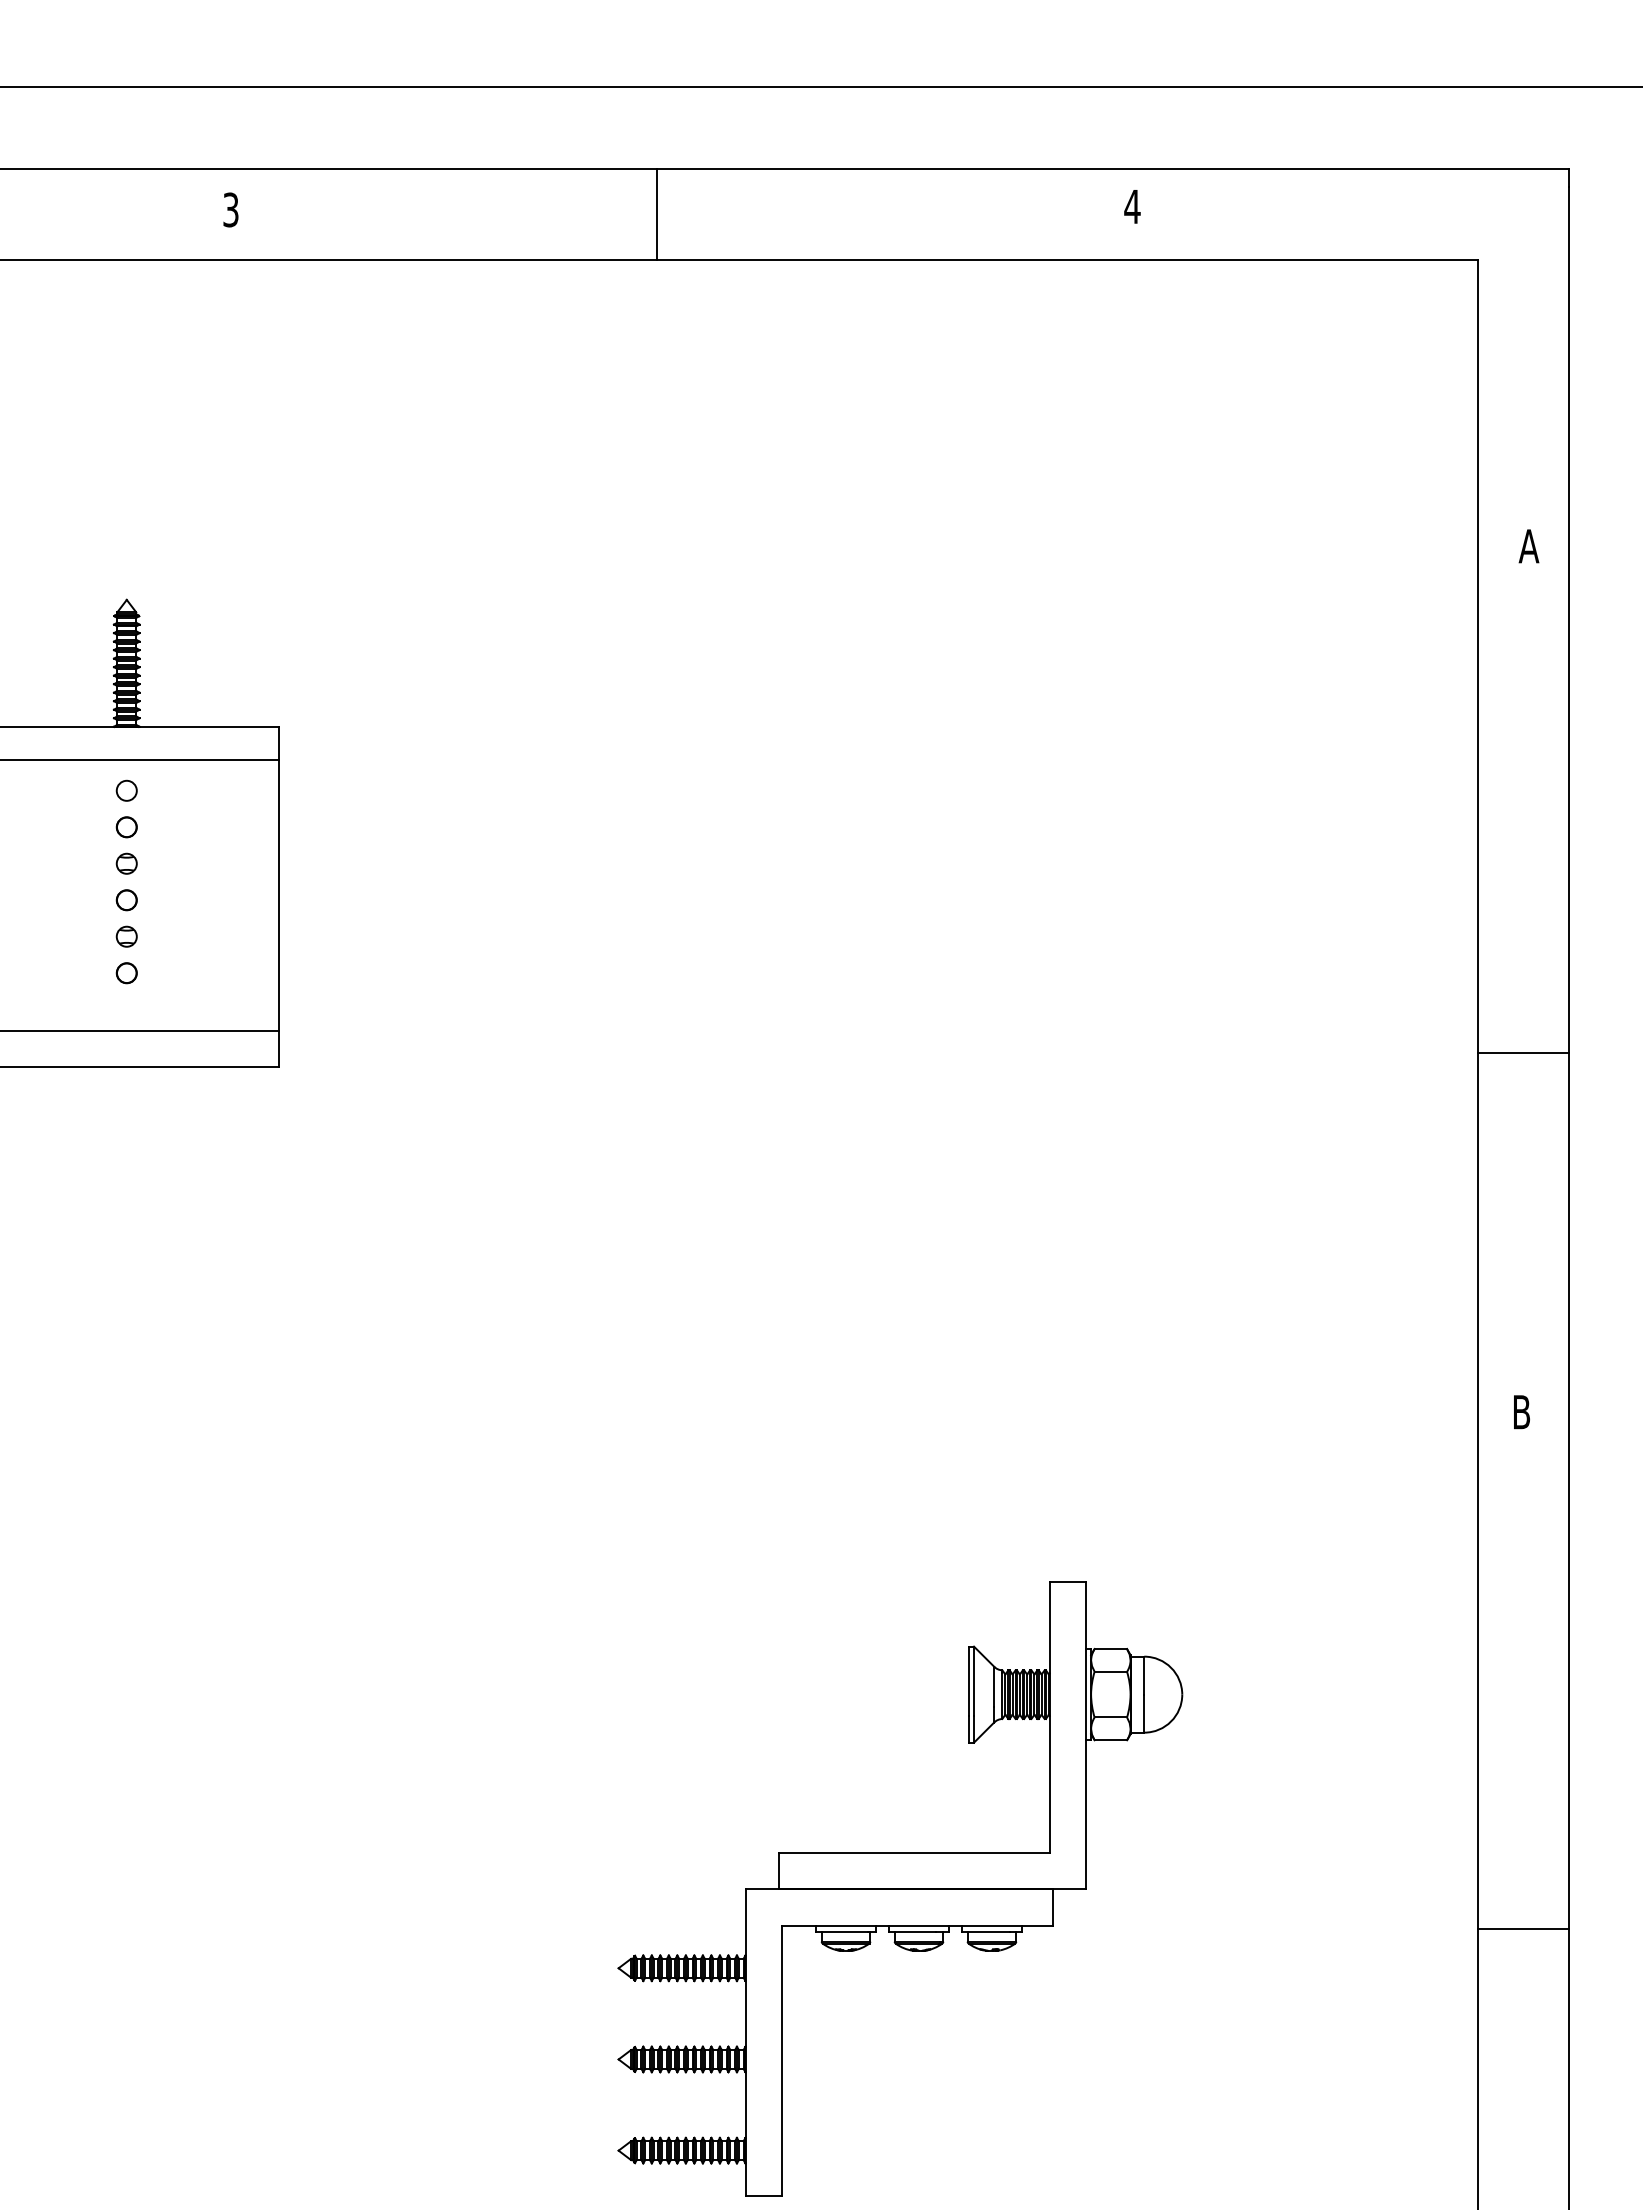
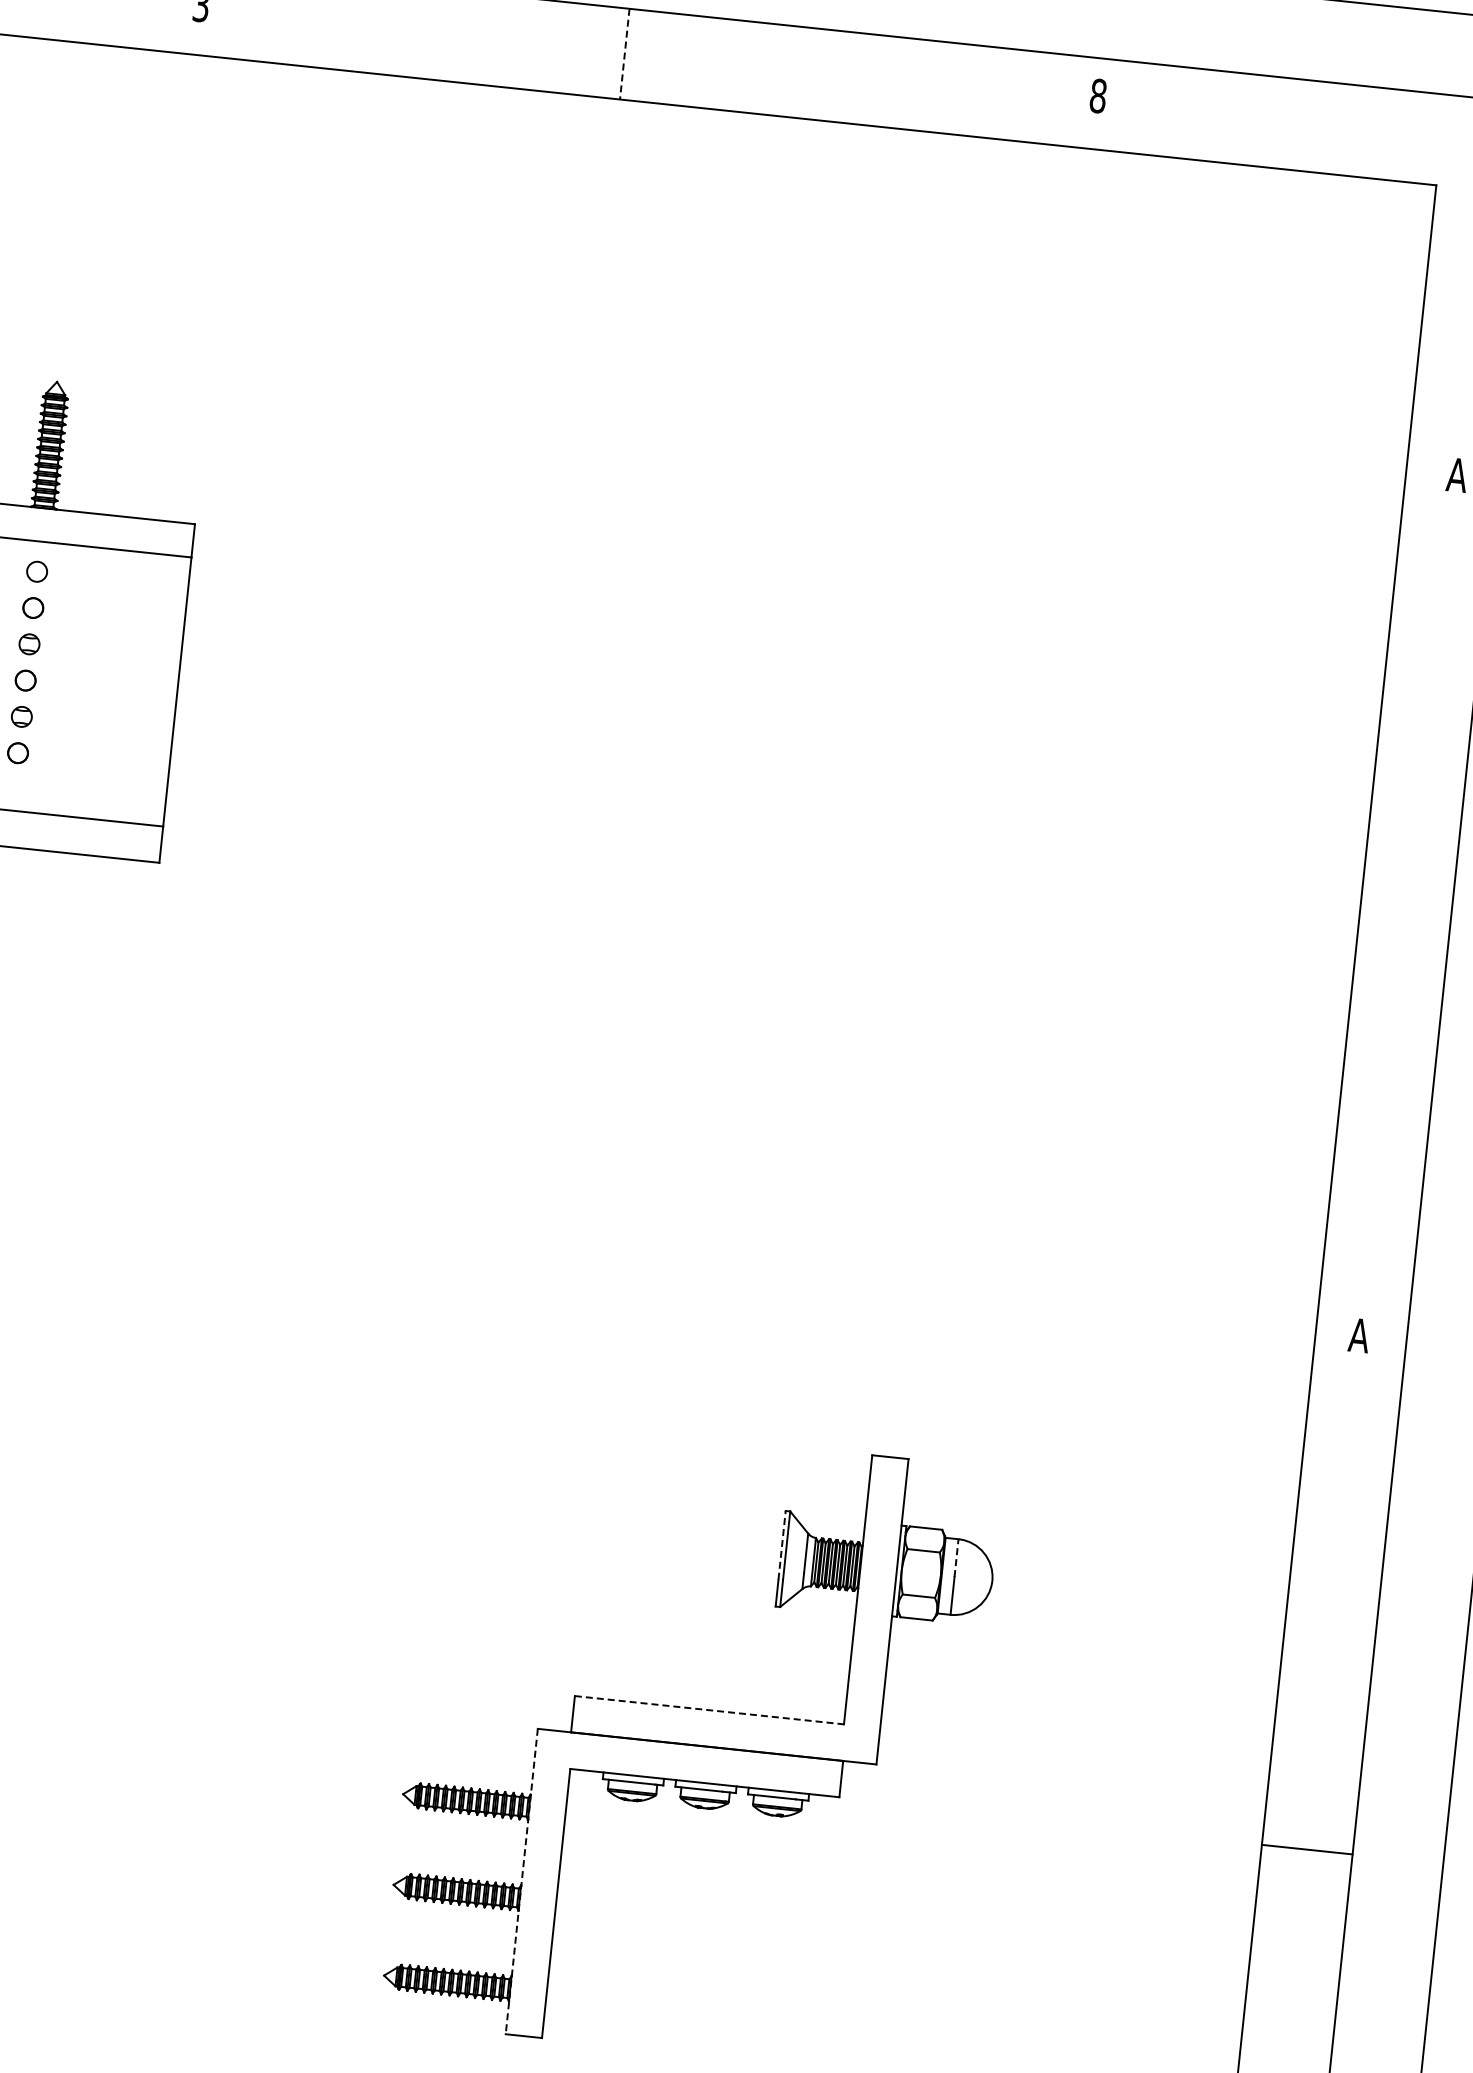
text: (1132, 206) -> (1098, 95), 4 -> 8
line: (657, 214) -> (625, 54), solid -> dashed
line: (1523, 1053) -> (1398, 979), removed
text: (1521, 1412) -> (1359, 1335), B -> A
line: (1144, 1675) -> (956, 1557), solid -> dashed
line: (969, 1681) -> (782, 1545), solid -> dashed
line: (914, 1852) -> (709, 1709), solid -> dashed
line: (745, 2042) -> (521, 1881), solid -> dashed

